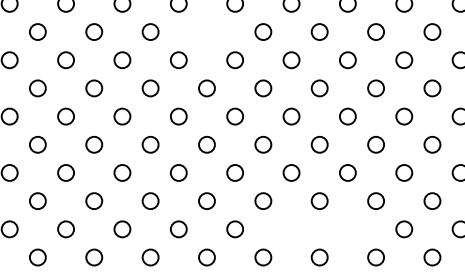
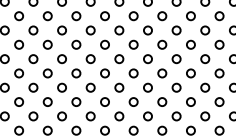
circle: (205, 32) -> (104, 16), added
circle: (290, 229) -> (147, 116), added
circle: (347, 229) -> (176, 116), added

